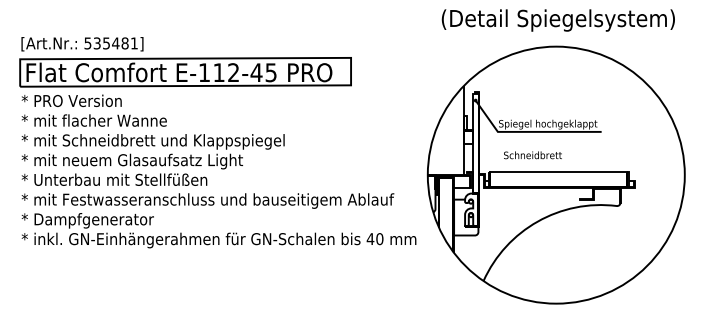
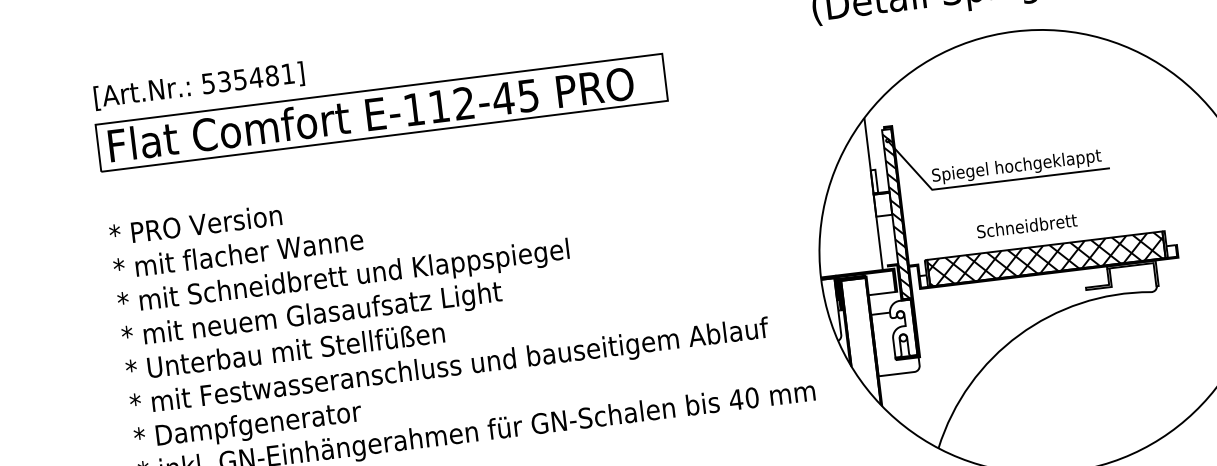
part: (185, 62) -> (379, 96), moved
hatch: (475, 143) -> (896, 214), added
text: (532, 155) -> (1026, 226), moved
hatch: (558, 179) -> (1045, 258), added

